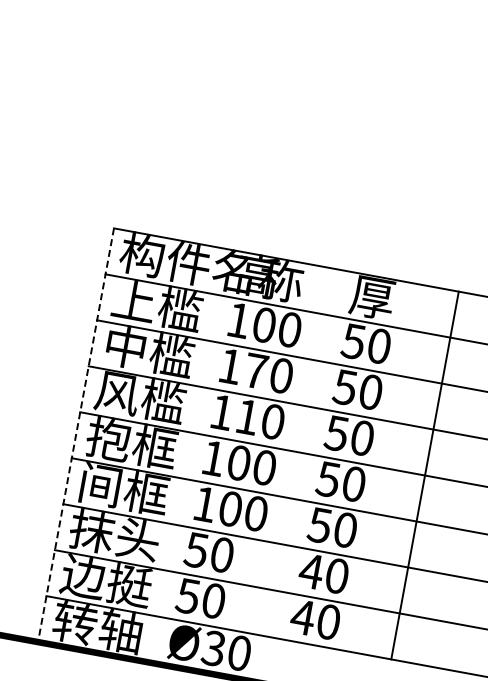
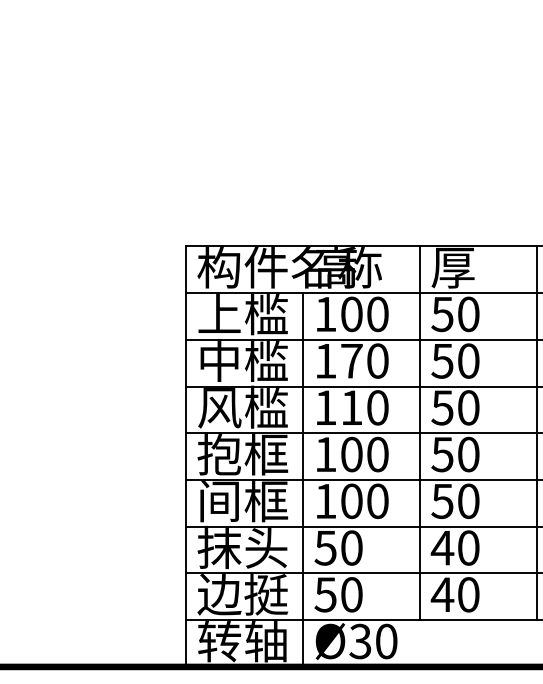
line: (75, 436) -> (186, 457), dashed -> solid
line: (310, 454) -> (420, 433), added
line: (187, 478) -> (303, 479), added

